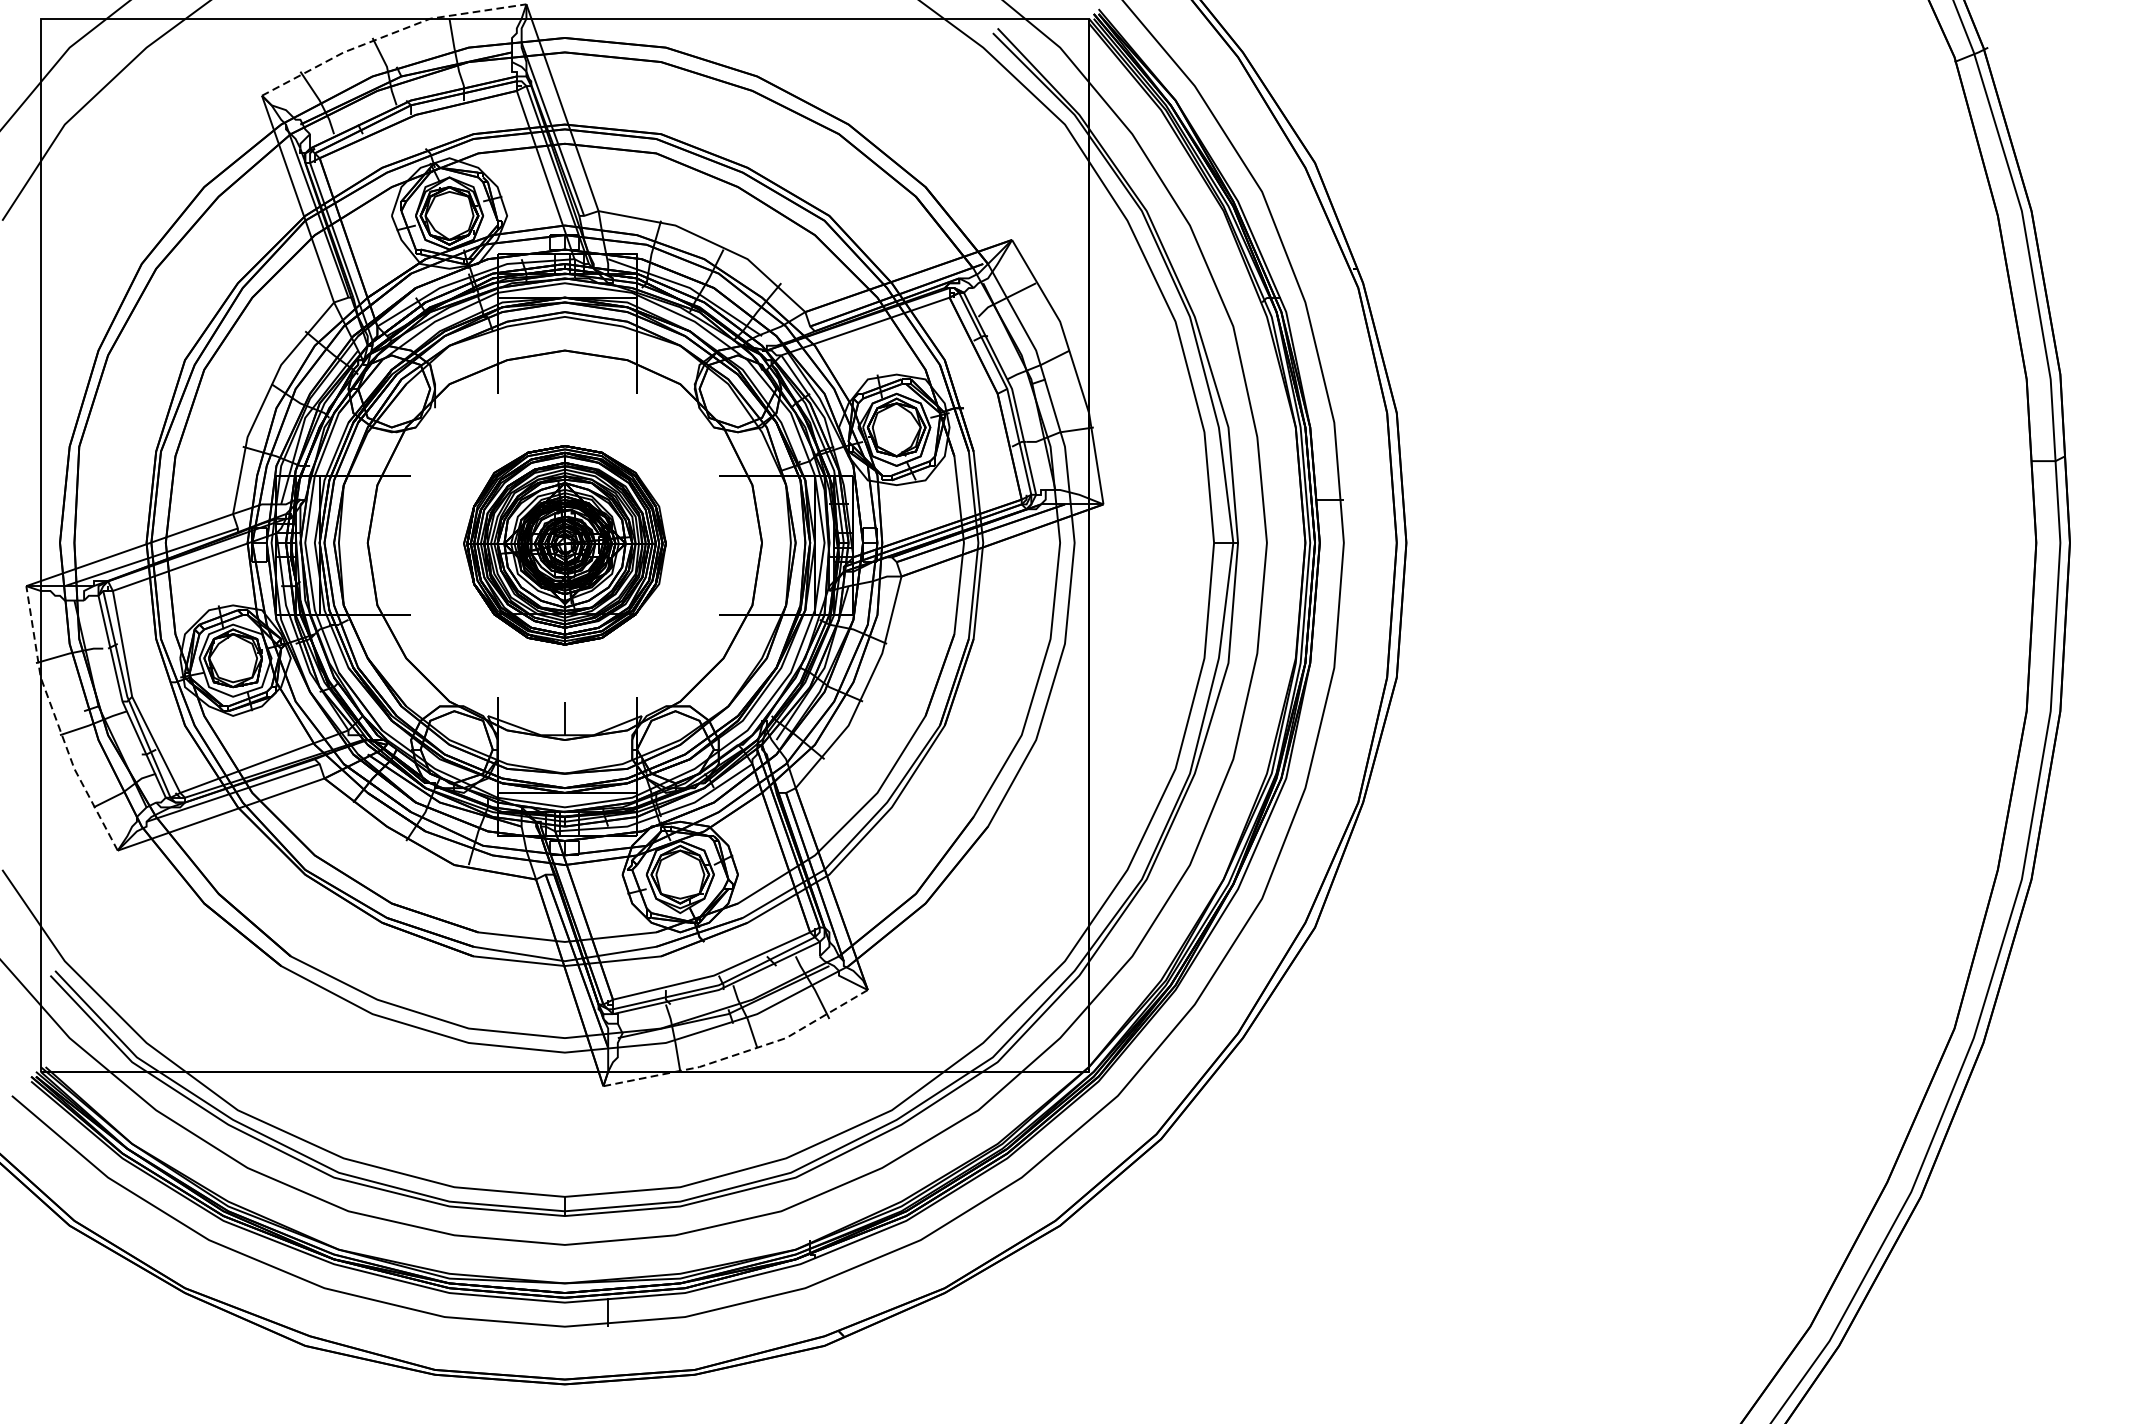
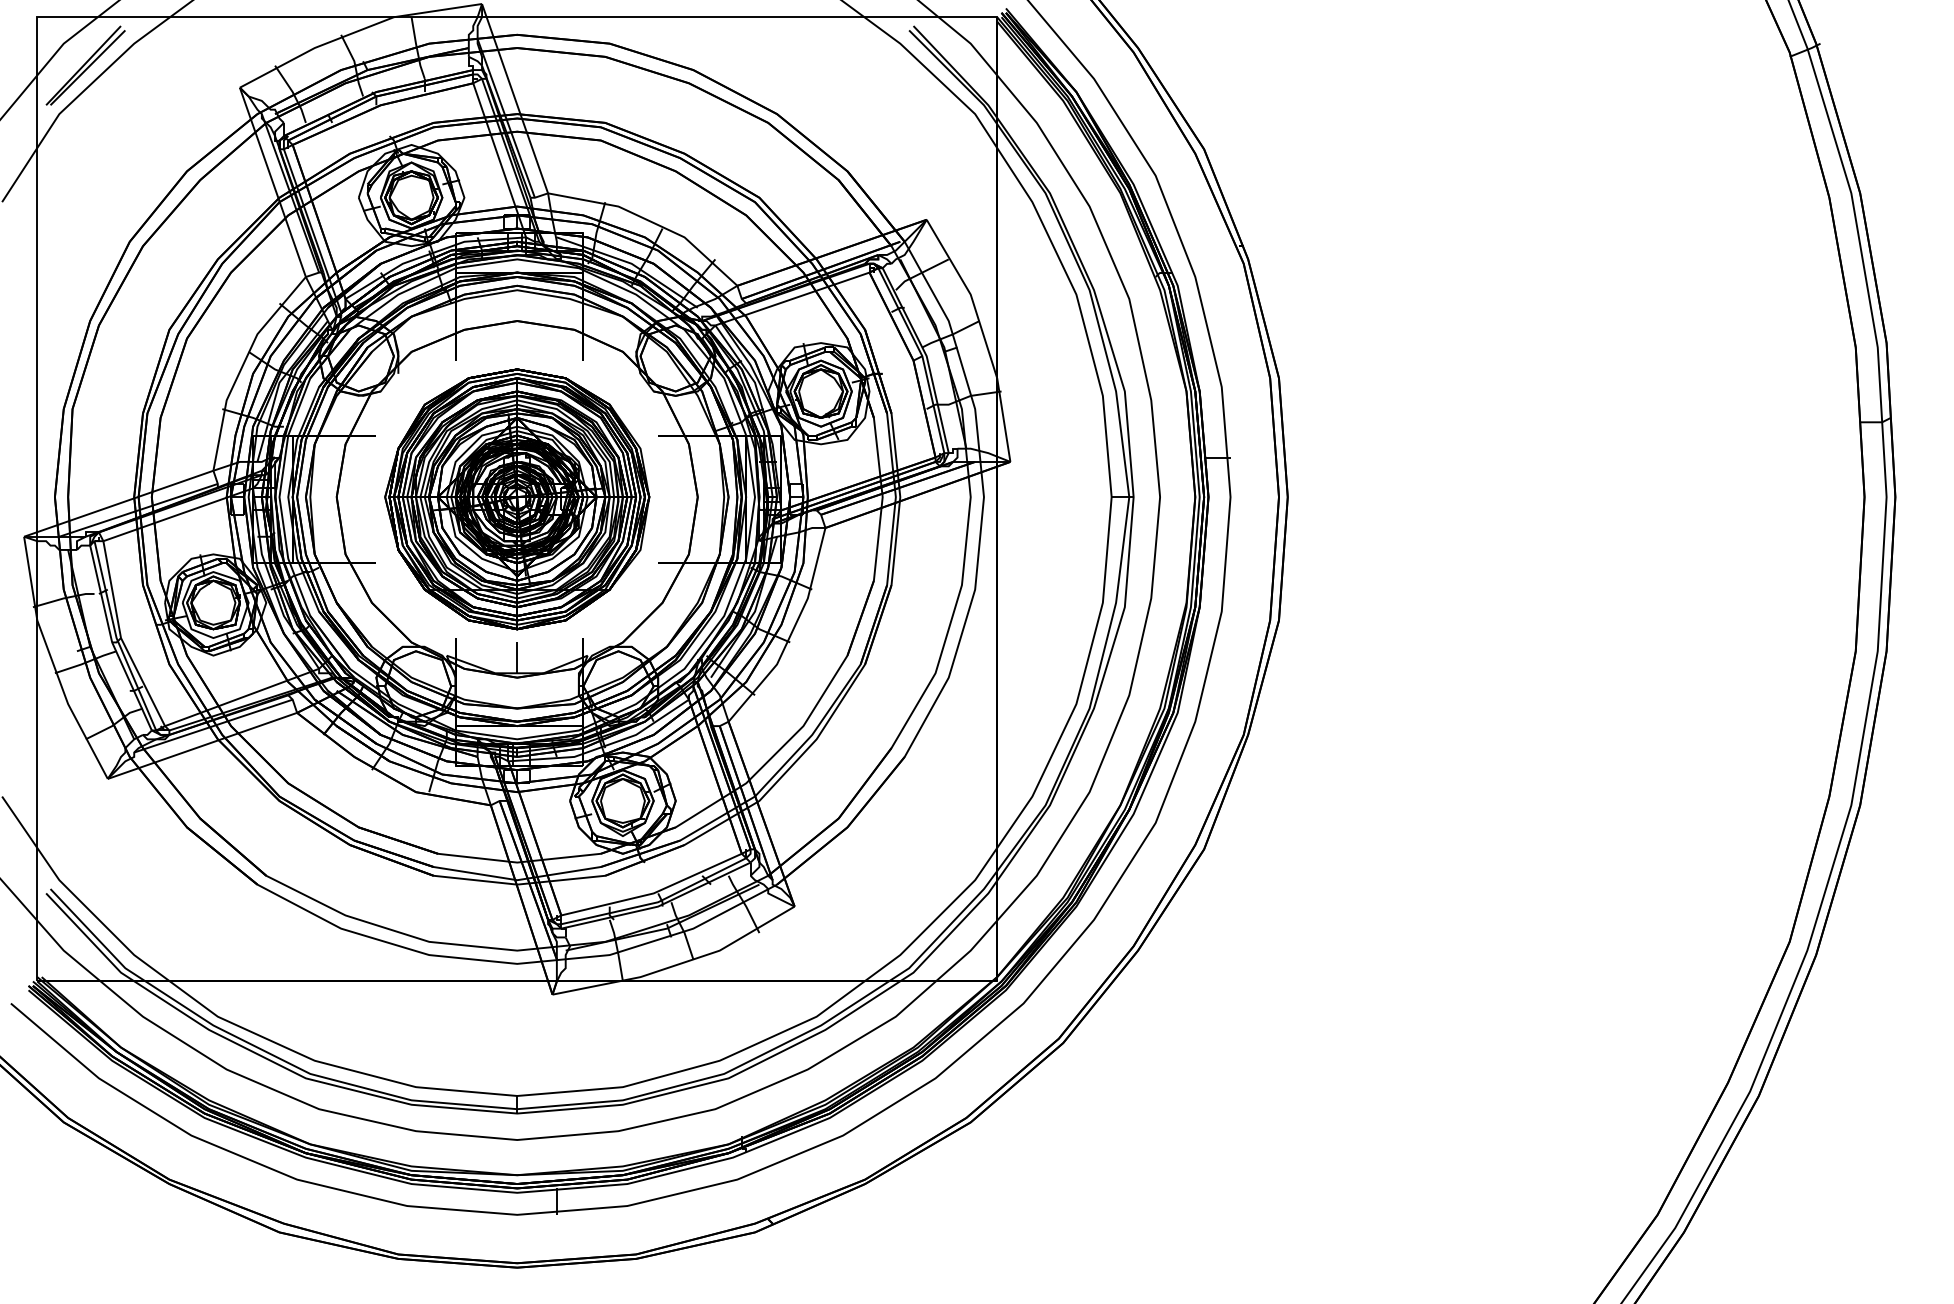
line: (389, 34) -> (356, 31), dashed -> solid
part: (93, 71) -> (85, 65), added
part: (565, 545) -> (517, 499), size x1.43
line: (57, 723) -> (52, 662), dashed -> solid
line: (741, 1053) -> (678, 964), dashed -> solid

